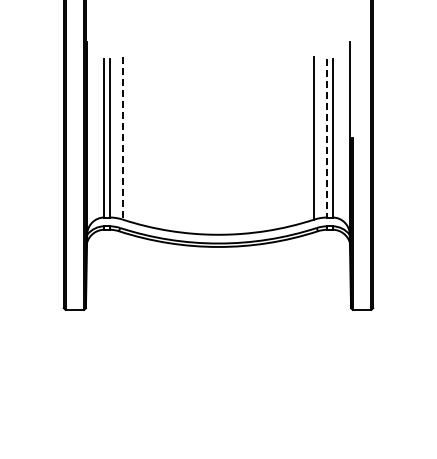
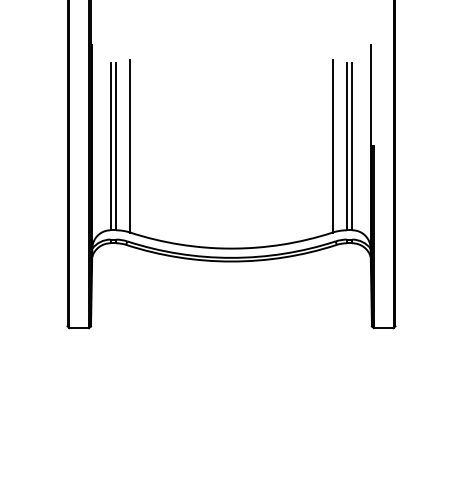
line: (122, 138) -> (129, 146), dashed -> solid
line: (327, 138) -> (347, 146), dashed -> solid

